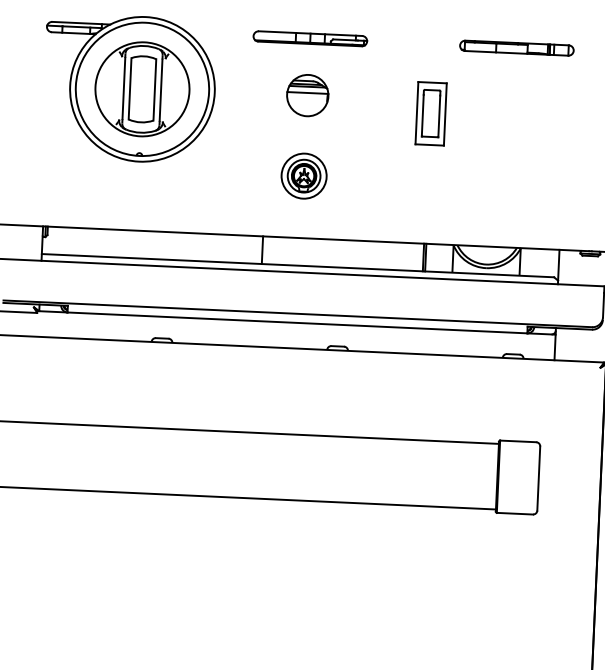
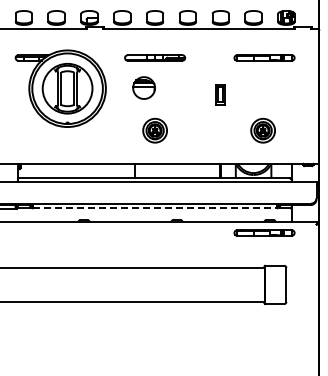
part: (306, 94) -> (143, 87), moved
part: (430, 113) -> (220, 94), size x0.6
part: (506, 184) -> (262, 130), added
line: (298, 323) -> (155, 208), solid -> dashed
part: (501, 377) -> (264, 232), added

